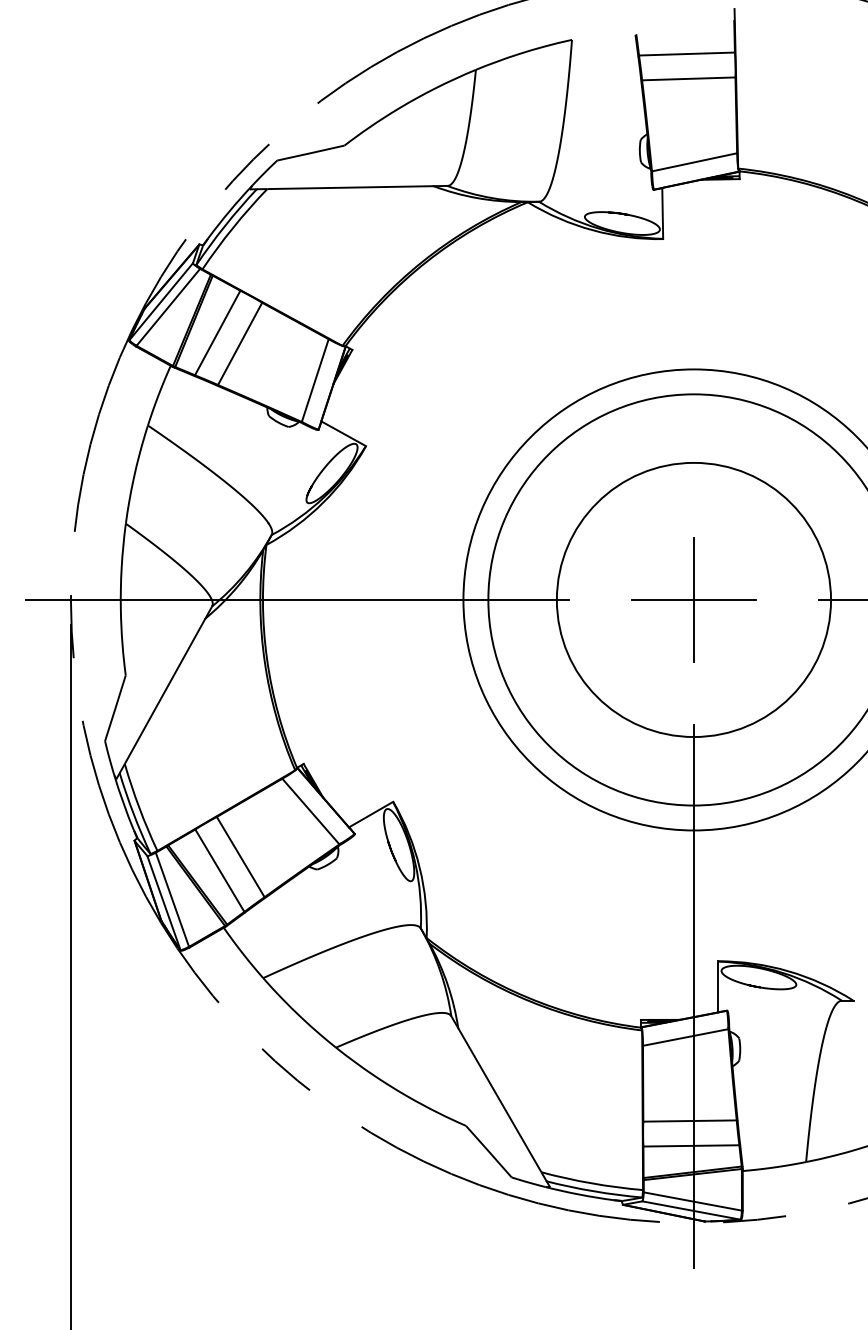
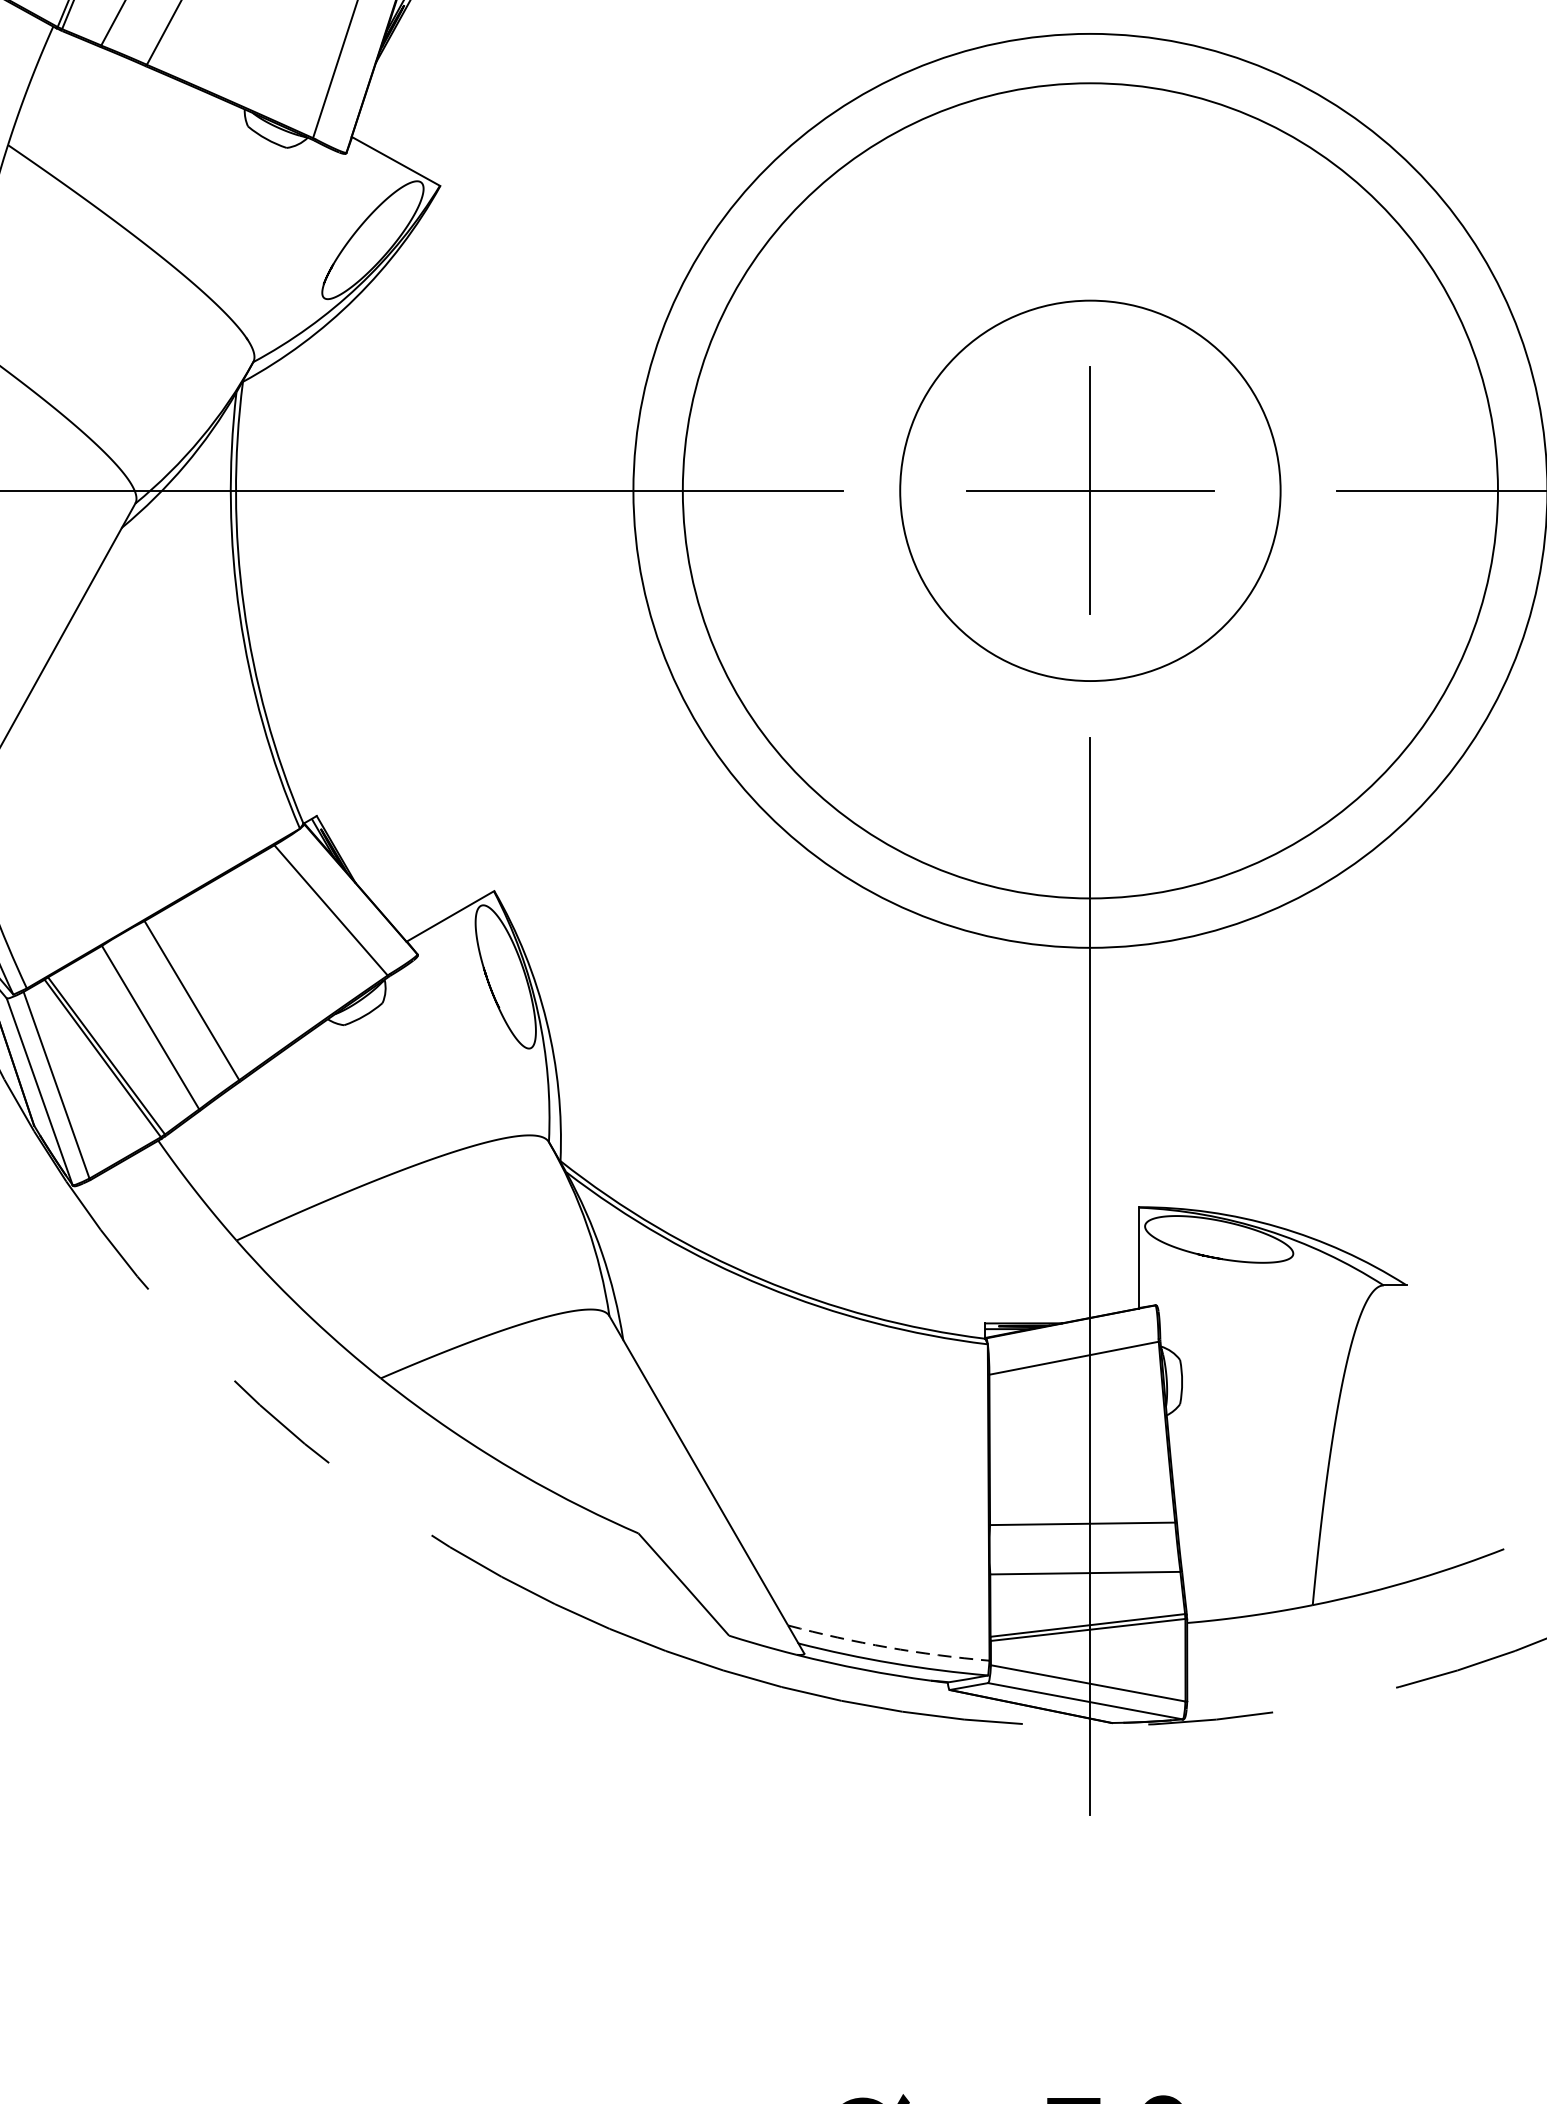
circle: (693, 599) -> (1089, 489), size x0.7
arc: (591, 1183) -> (887, 1647), solid -> dashed

